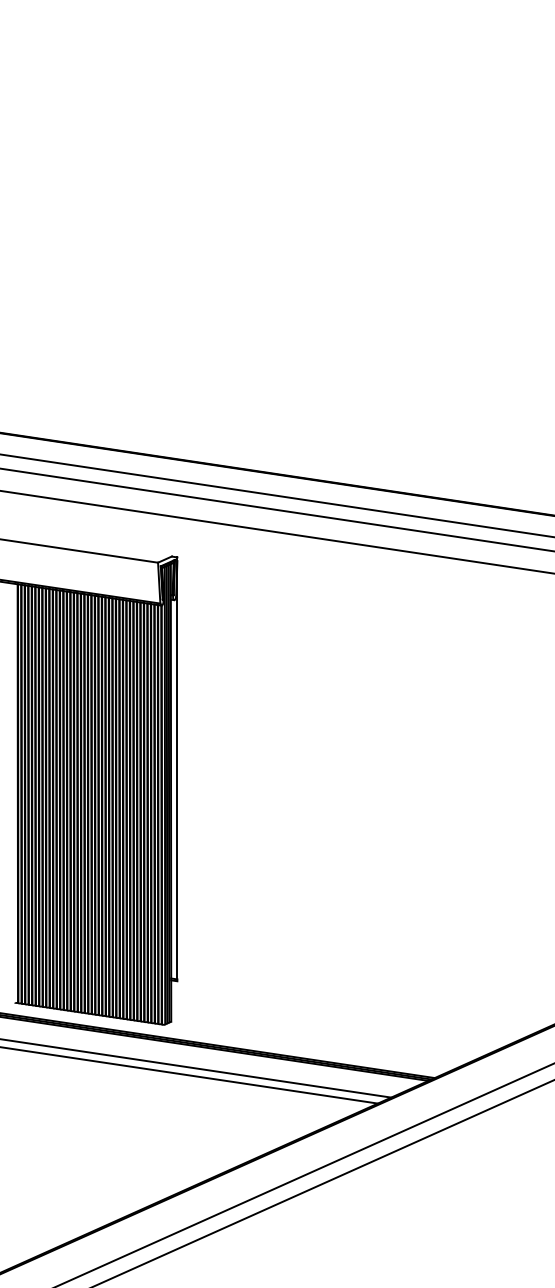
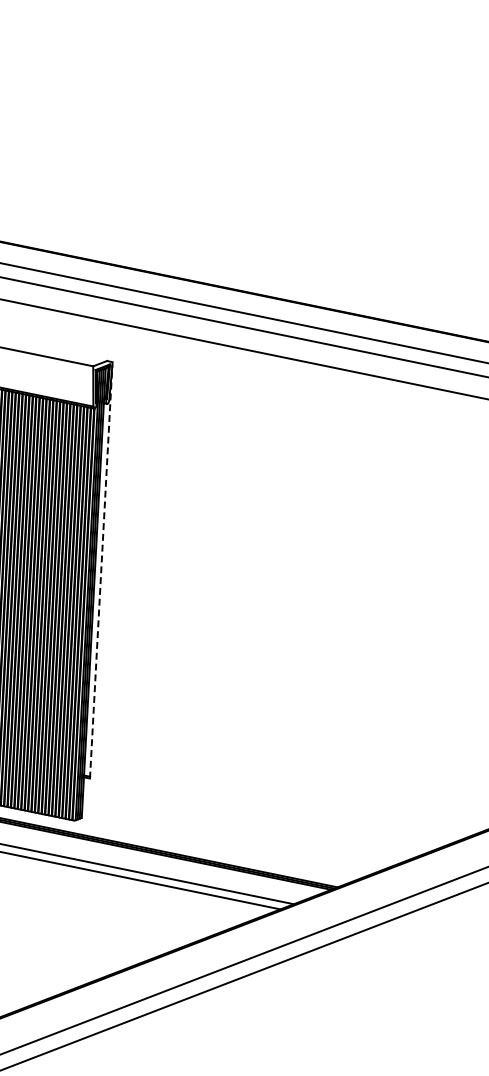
line: (177, 769) -> (101, 570), solid -> dashed

